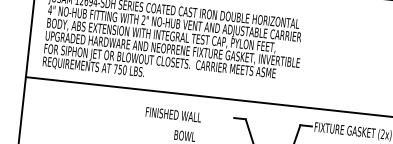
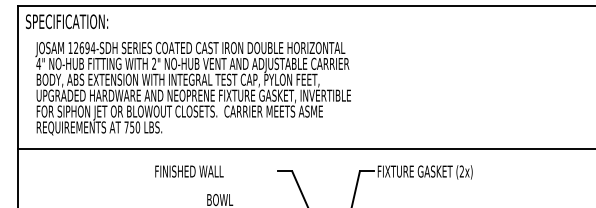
text: (173, 114) -> (189, 171), moved

